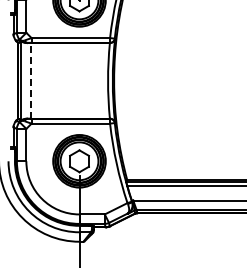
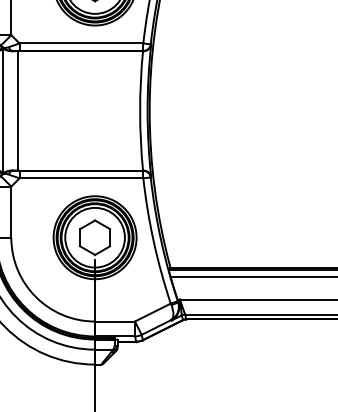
line: (30, 80) -> (17, 110), dashed -> solid

